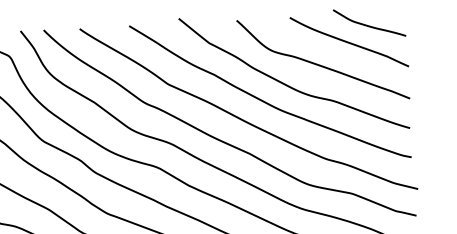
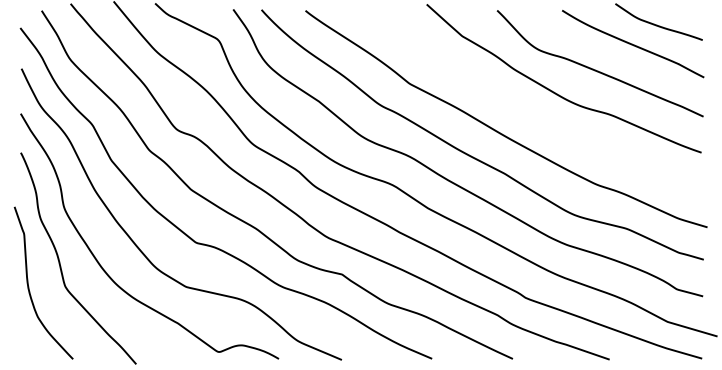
curve: (264, 101) -> (526, 110), removed

